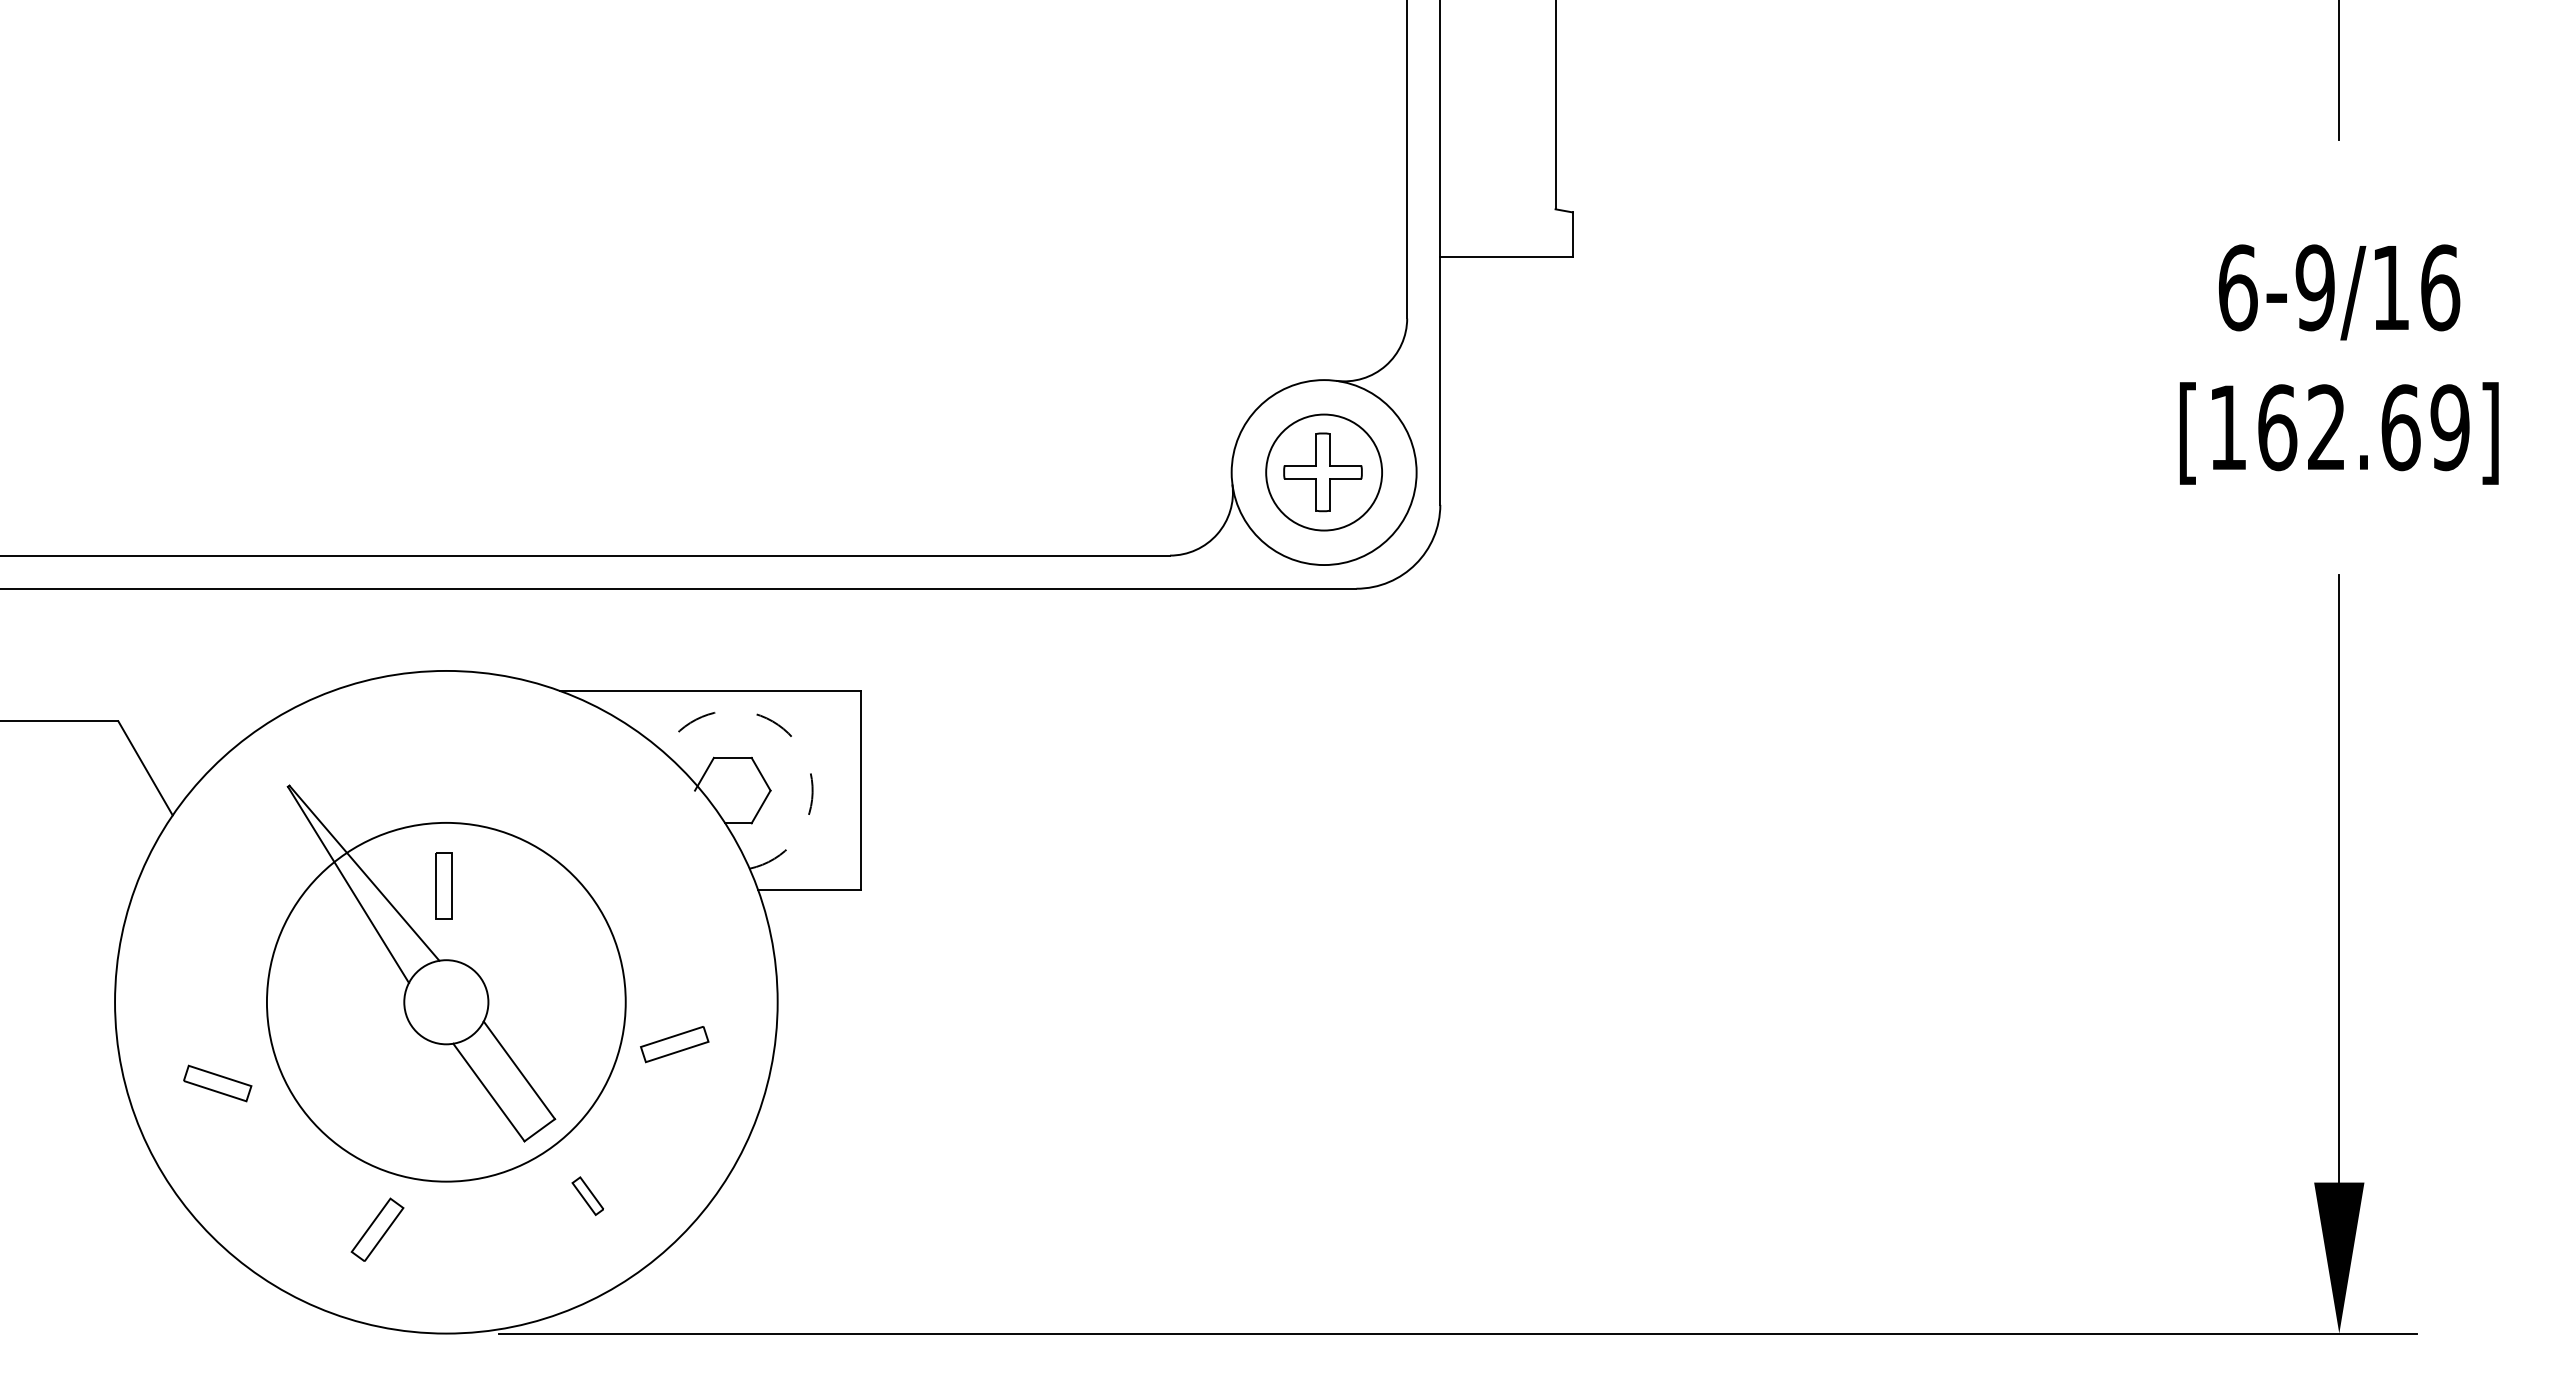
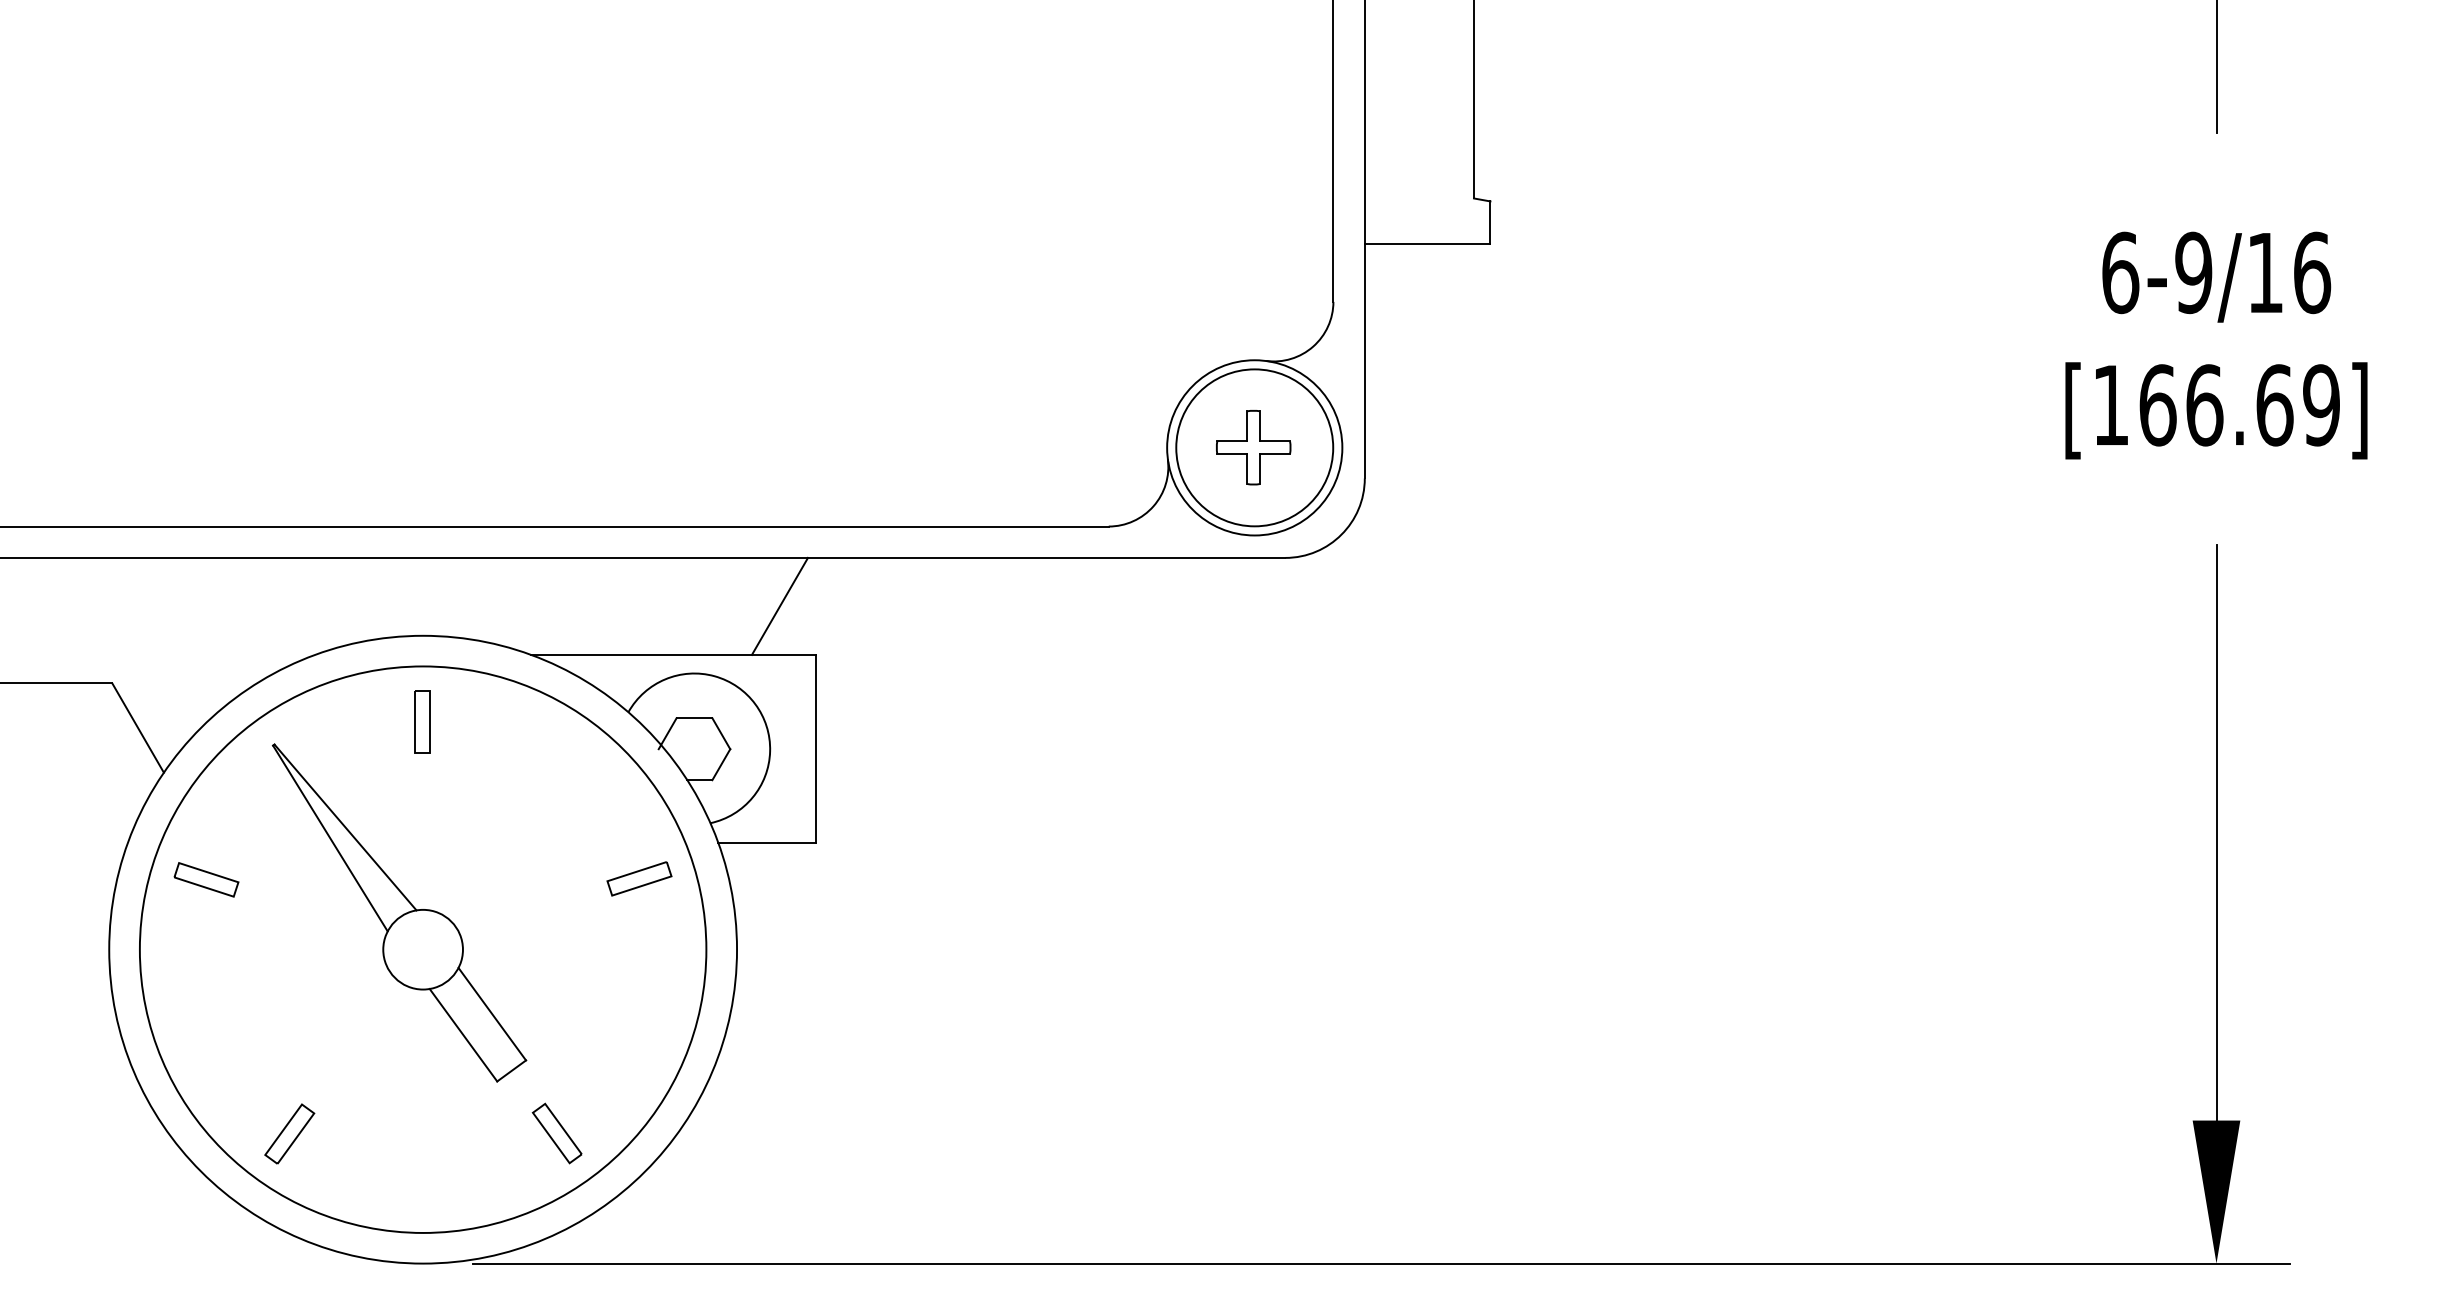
text: (2326, 427) -> (2204, 405), [162.69] -> [166.69]
circle: (1323, 472) -> (1254, 447), size x1.43
line: (822, 639) -> (779, 606), added
arc: (797, 743) -> (755, 704), dashed -> solid
part: (443, 885) -> (422, 721), moved
circle: (446, 1002) -> (423, 949), size x1.67
part: (674, 1044) -> (639, 878), moved
part: (217, 1083) -> (206, 879), moved
part: (587, 1195) -> (556, 1132), size x1.67
part: (377, 1229) -> (289, 1133), moved

